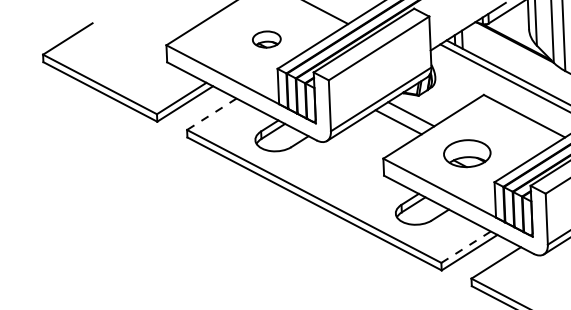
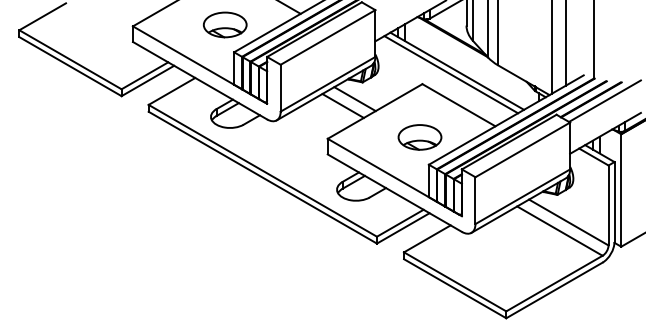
part: (266, 39) -> (225, 24), size x1.67
line: (212, 114) -> (172, 91), dashed -> solid
part: (466, 153) -> (419, 137), moved
line: (466, 247) -> (400, 223), dashed -> solid

